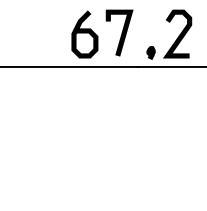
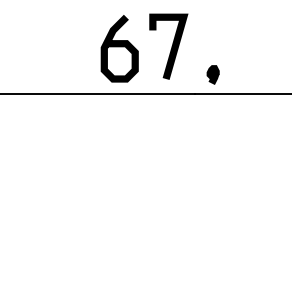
curve: (179, 34) -> (253, 48), removed

